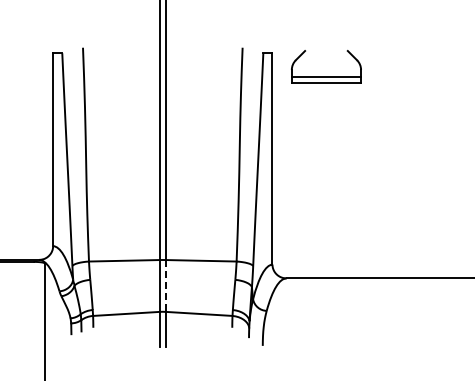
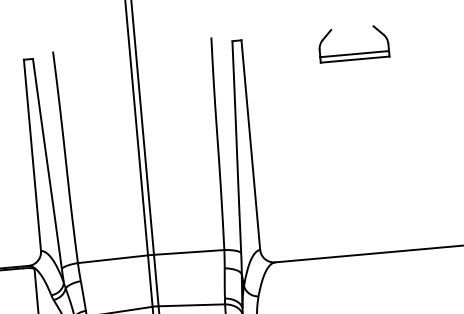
part: (326, 76) -> (354, 53), moved
line: (165, 285) -> (155, 280), dashed -> solid

